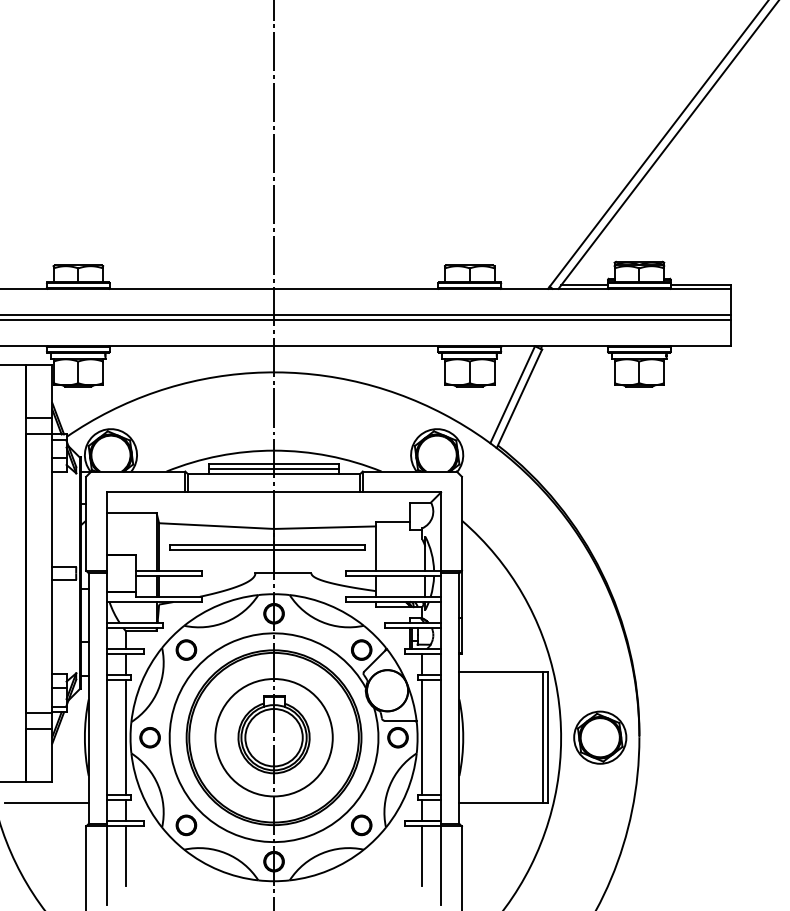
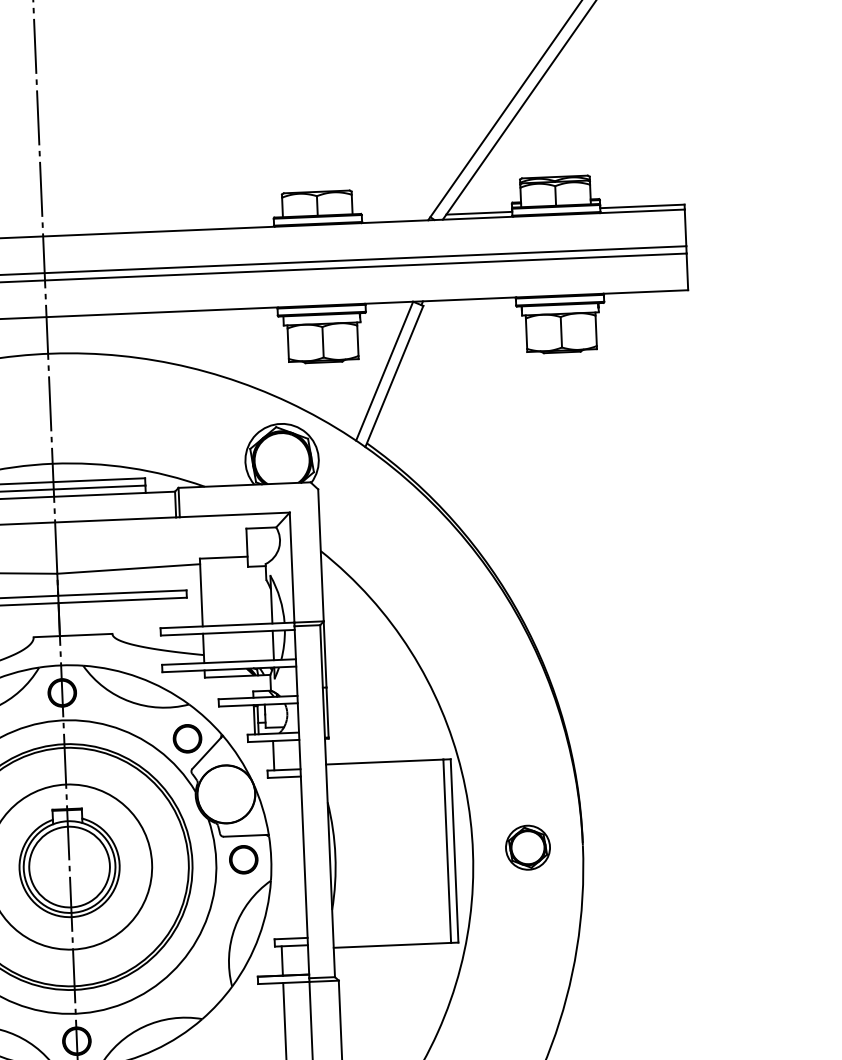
line: (422, 737) -> (278, 858), removed
part: (600, 737) -> (528, 847), size x0.6
part: (361, 825) -> (197, 985), removed

